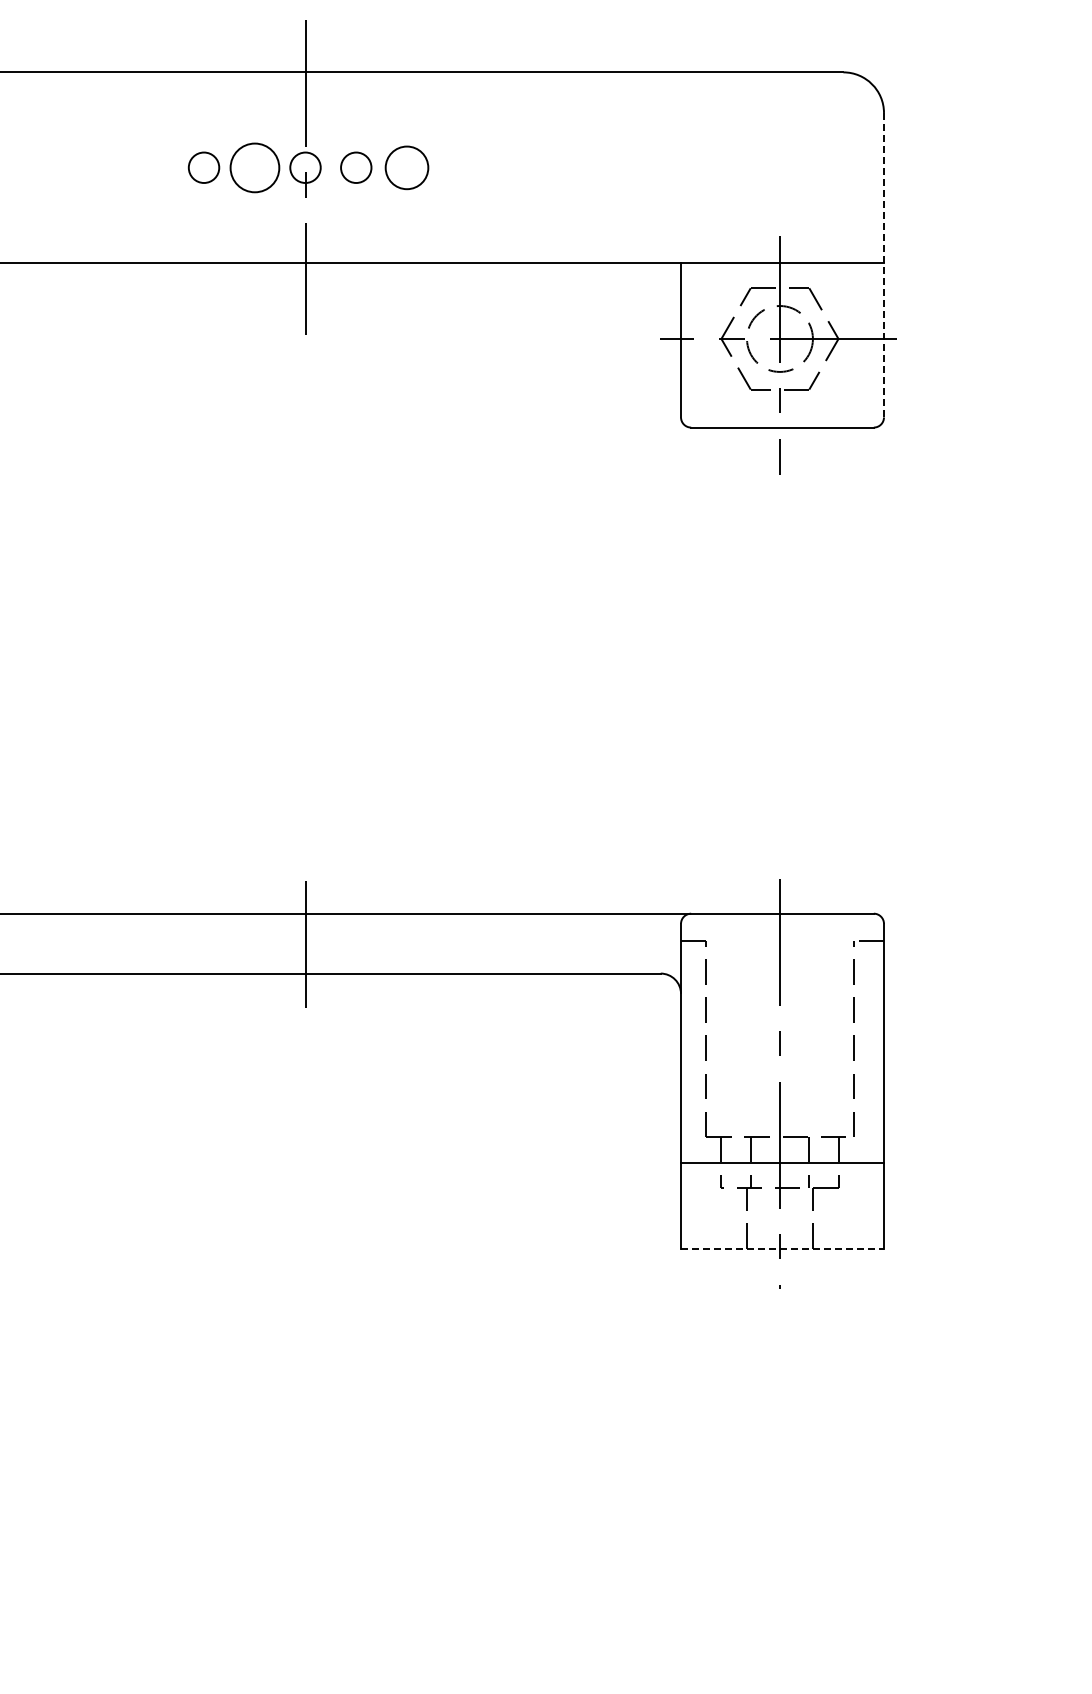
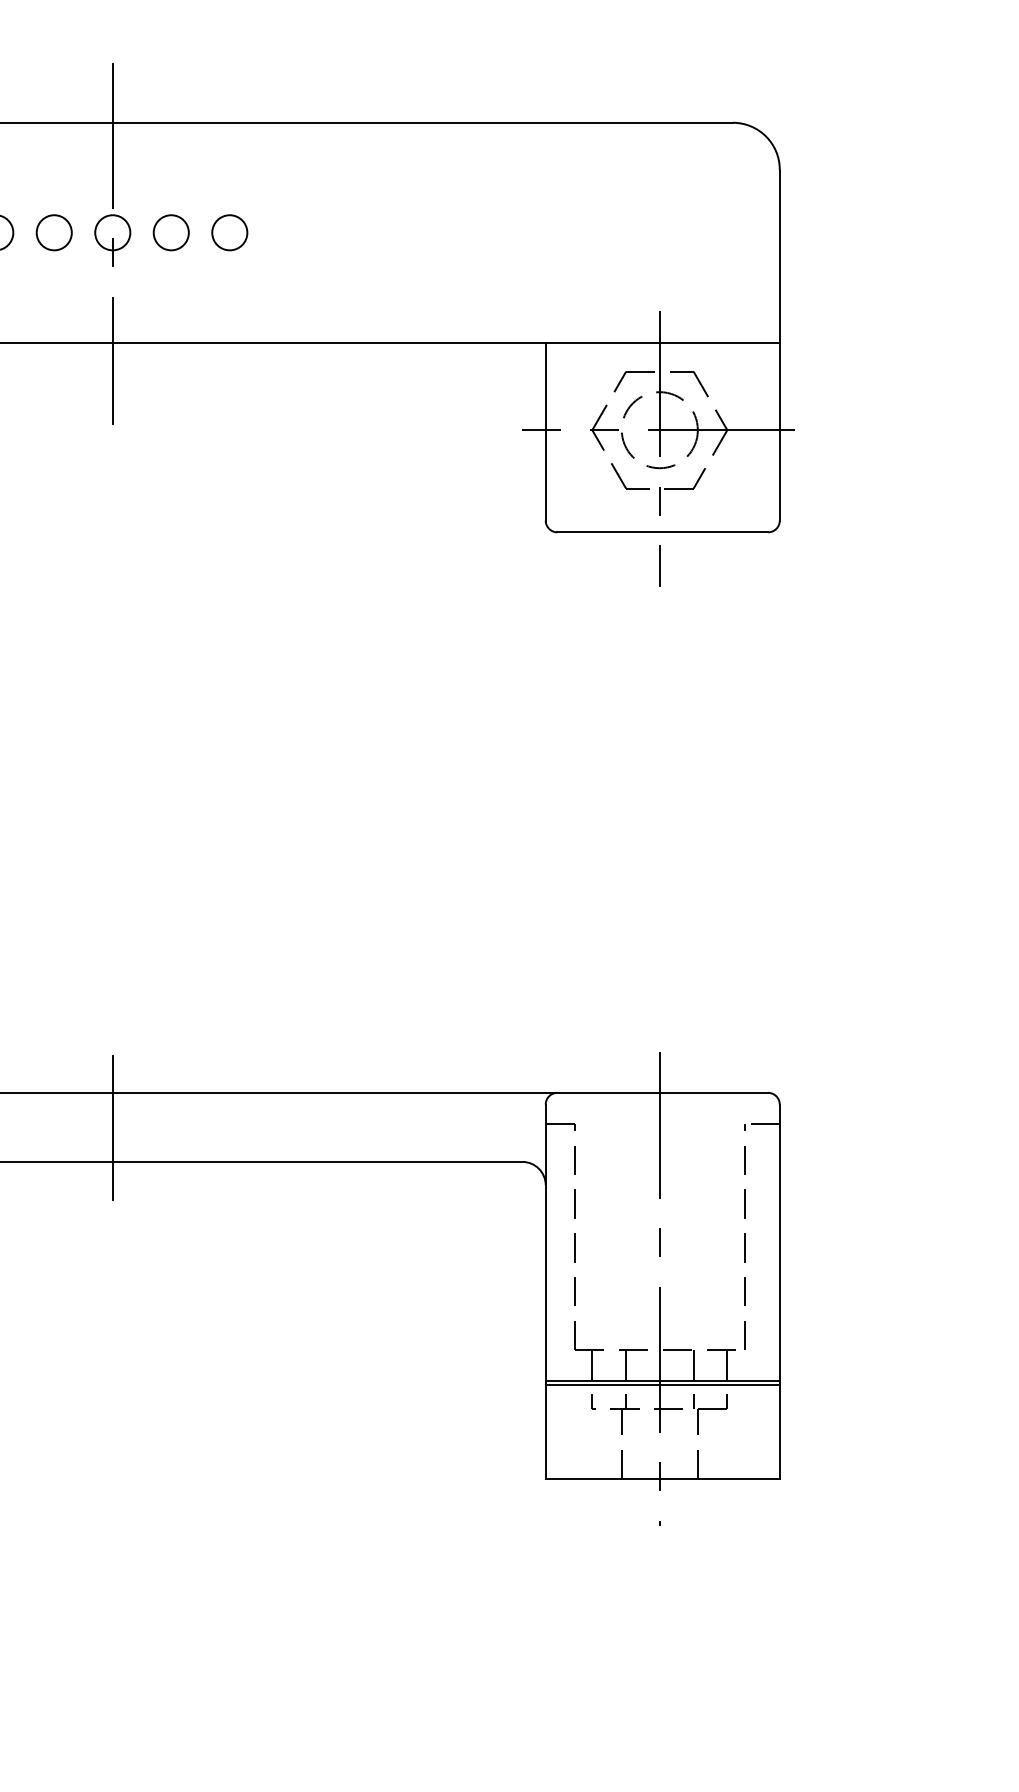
circle: (254, 167) -> (53, 232), size x0.62
circle: (406, 167) -> (229, 232), size x0.71
line: (884, 265) -> (780, 345), dashed -> solid
line: (782, 1167) -> (662, 1385), added
line: (783, 1248) -> (663, 1478), dashed -> solid

